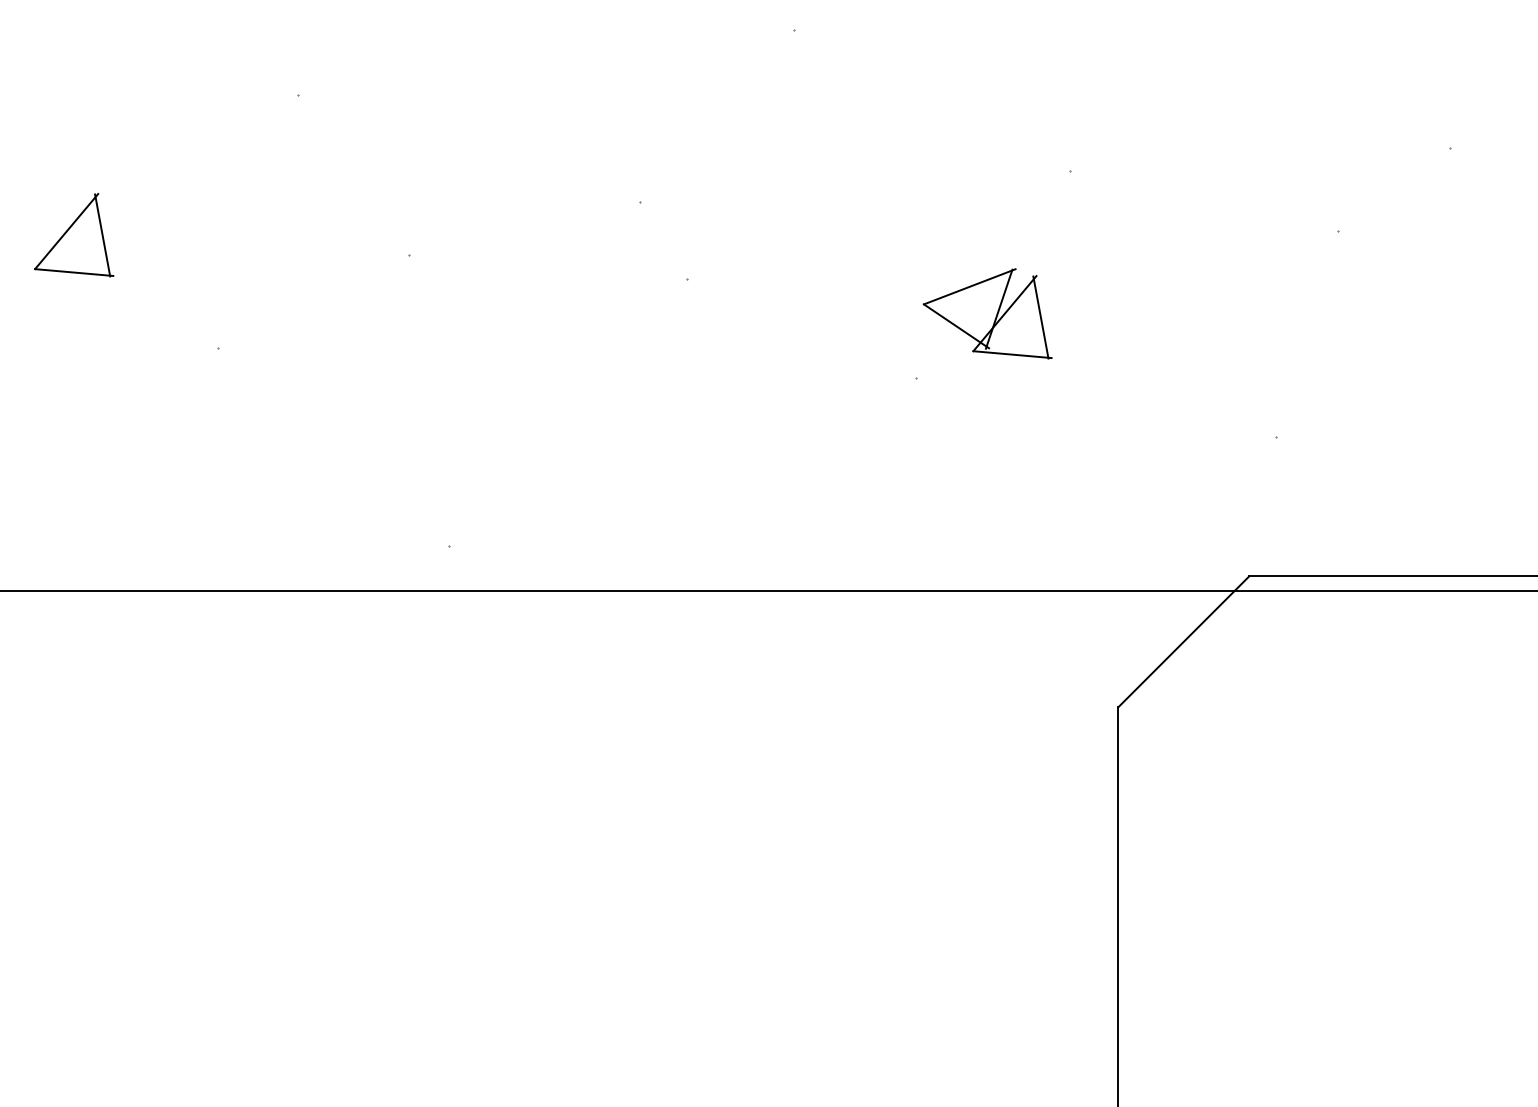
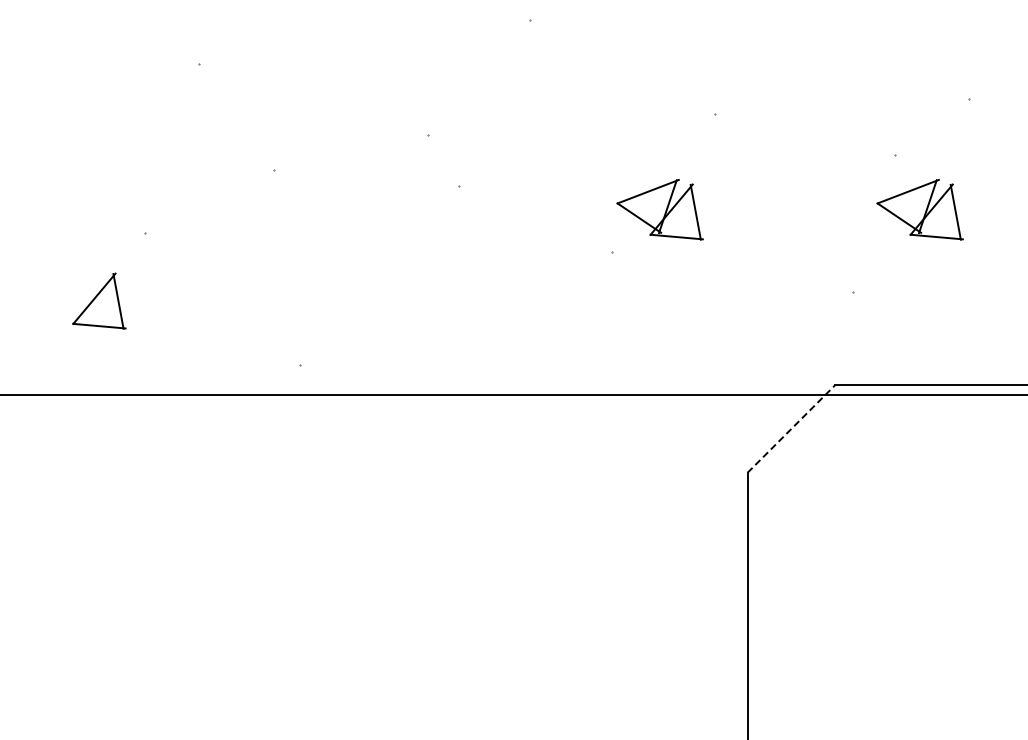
part: (74, 234) -> (99, 300), moved
part: (1375, 313) -> (919, 209), added
line: (1184, 642) -> (791, 429), solid -> dashed

